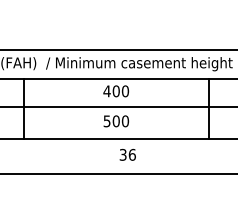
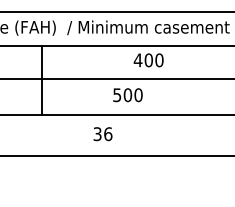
text: (115, 121) -> (127, 95), moved
text: (127, 154) -> (102, 133), moved

